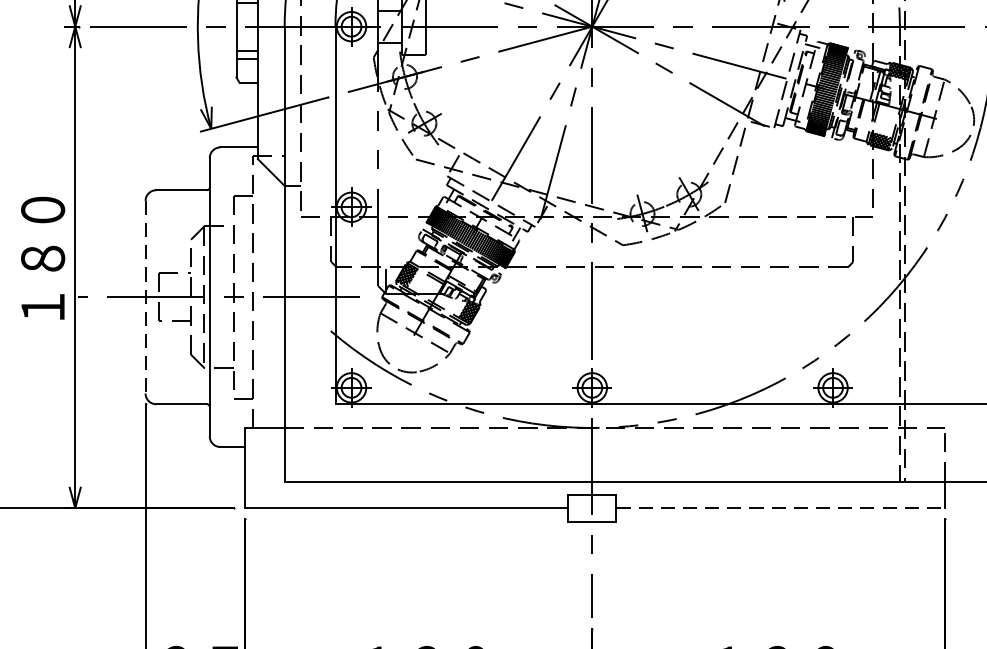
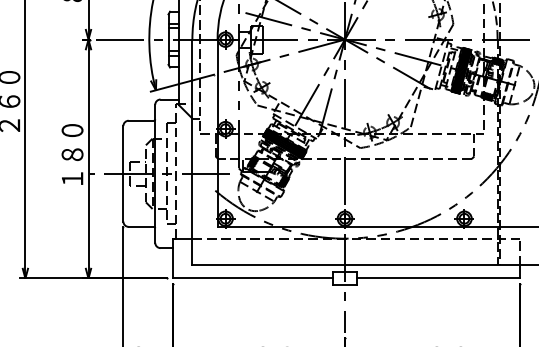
line: (145, 296) -> (123, 173), dashed -> solid
line: (780, 508) -> (438, 278), dashed -> solid

